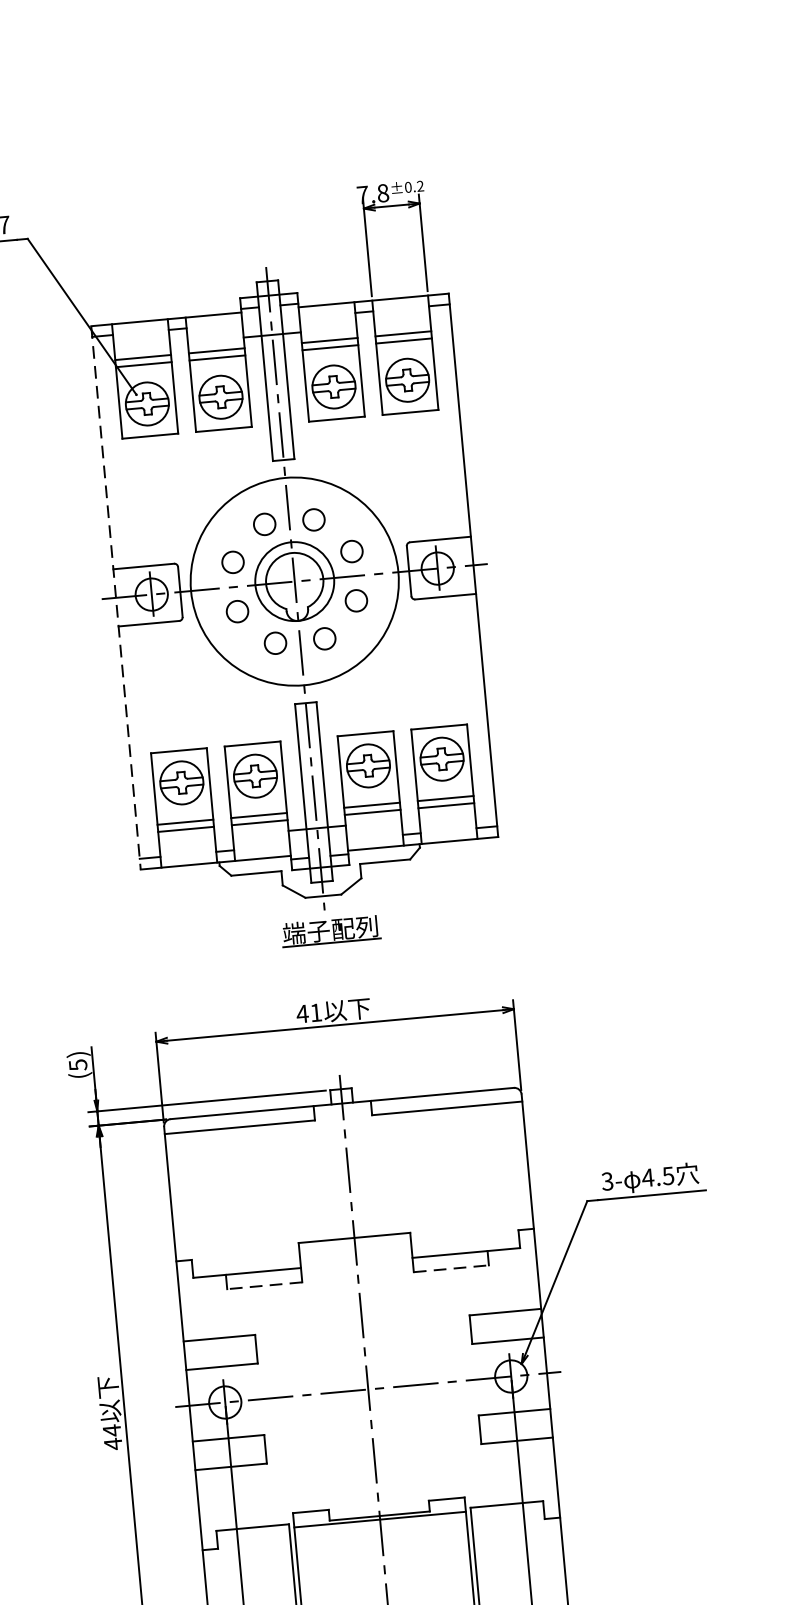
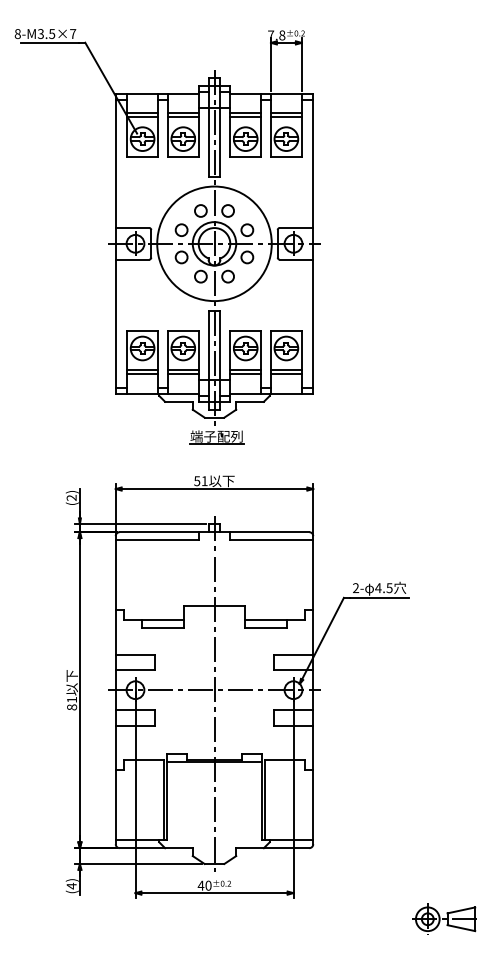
line: (115, 599) -> (115, 244), dashed -> solid
text: (301, 1014) -> (196, 481), 41 -> 51
text: (77, 1066) -> (71, 498), (5) -> (2)
text: (608, 1182) -> (356, 588), 3- -> 2-
line: (452, 1269) -> (266, 628), dashed -> solid
line: (263, 1286) -> (162, 628), dashed -> solid
text: (113, 1437) -> (72, 703), 44 -> 81

